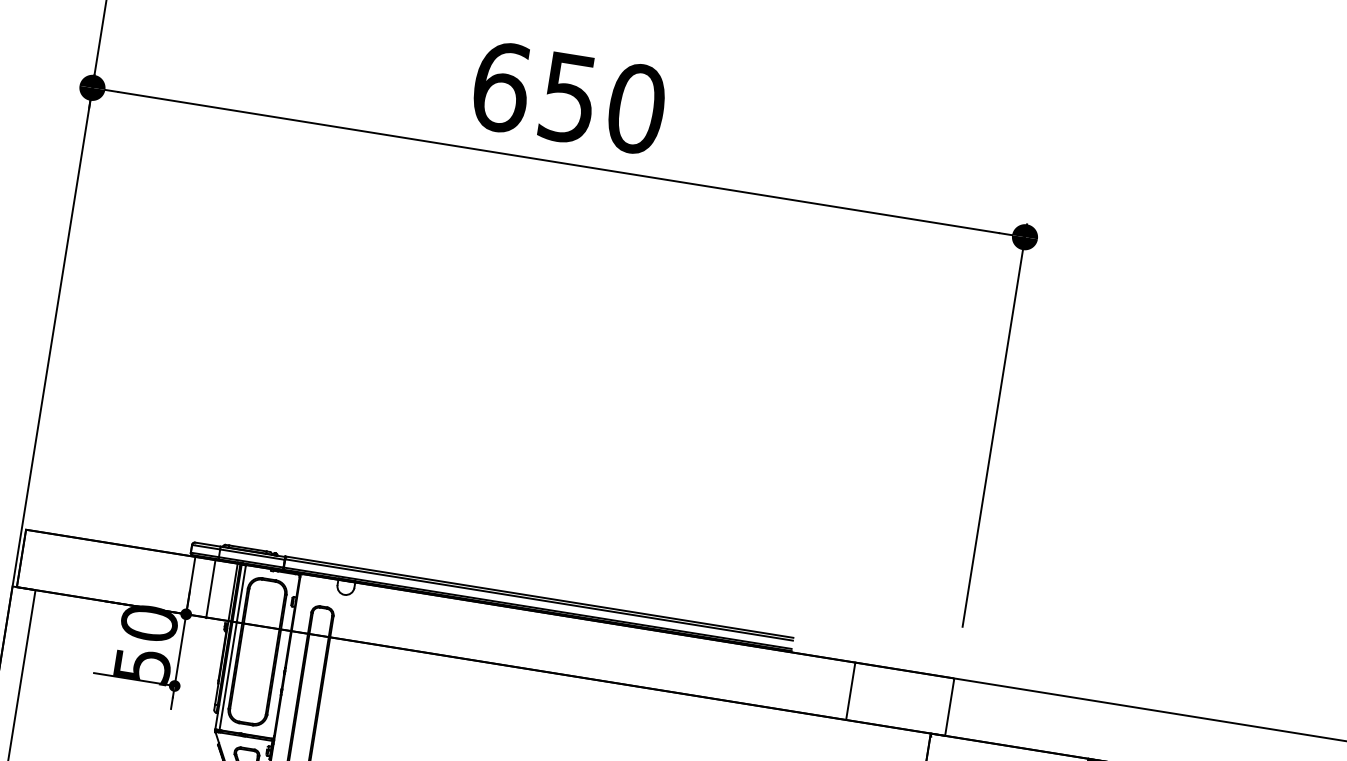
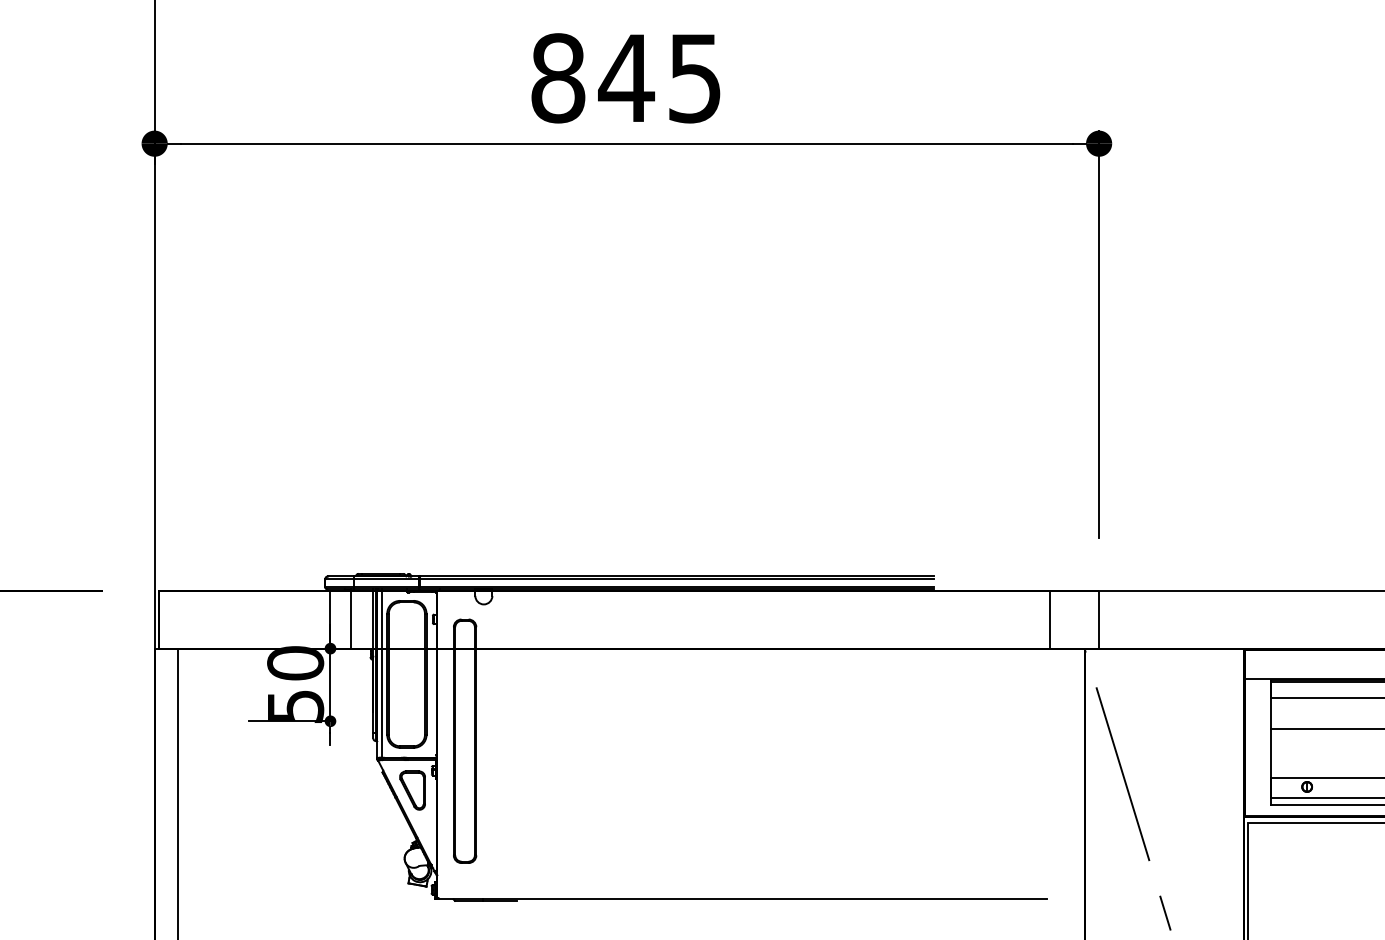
text: (568, 98) -> (626, 78), 650 -> 845
line: (850, 691) -> (1049, 619), moved

